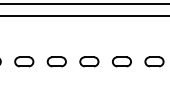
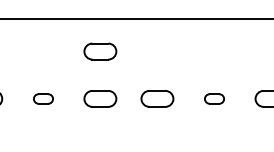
part: (56, 34) -> (99, 51), added
part: (24, 61) -> (43, 98), size x0.6
part: (121, 61) -> (213, 98), size x0.6

